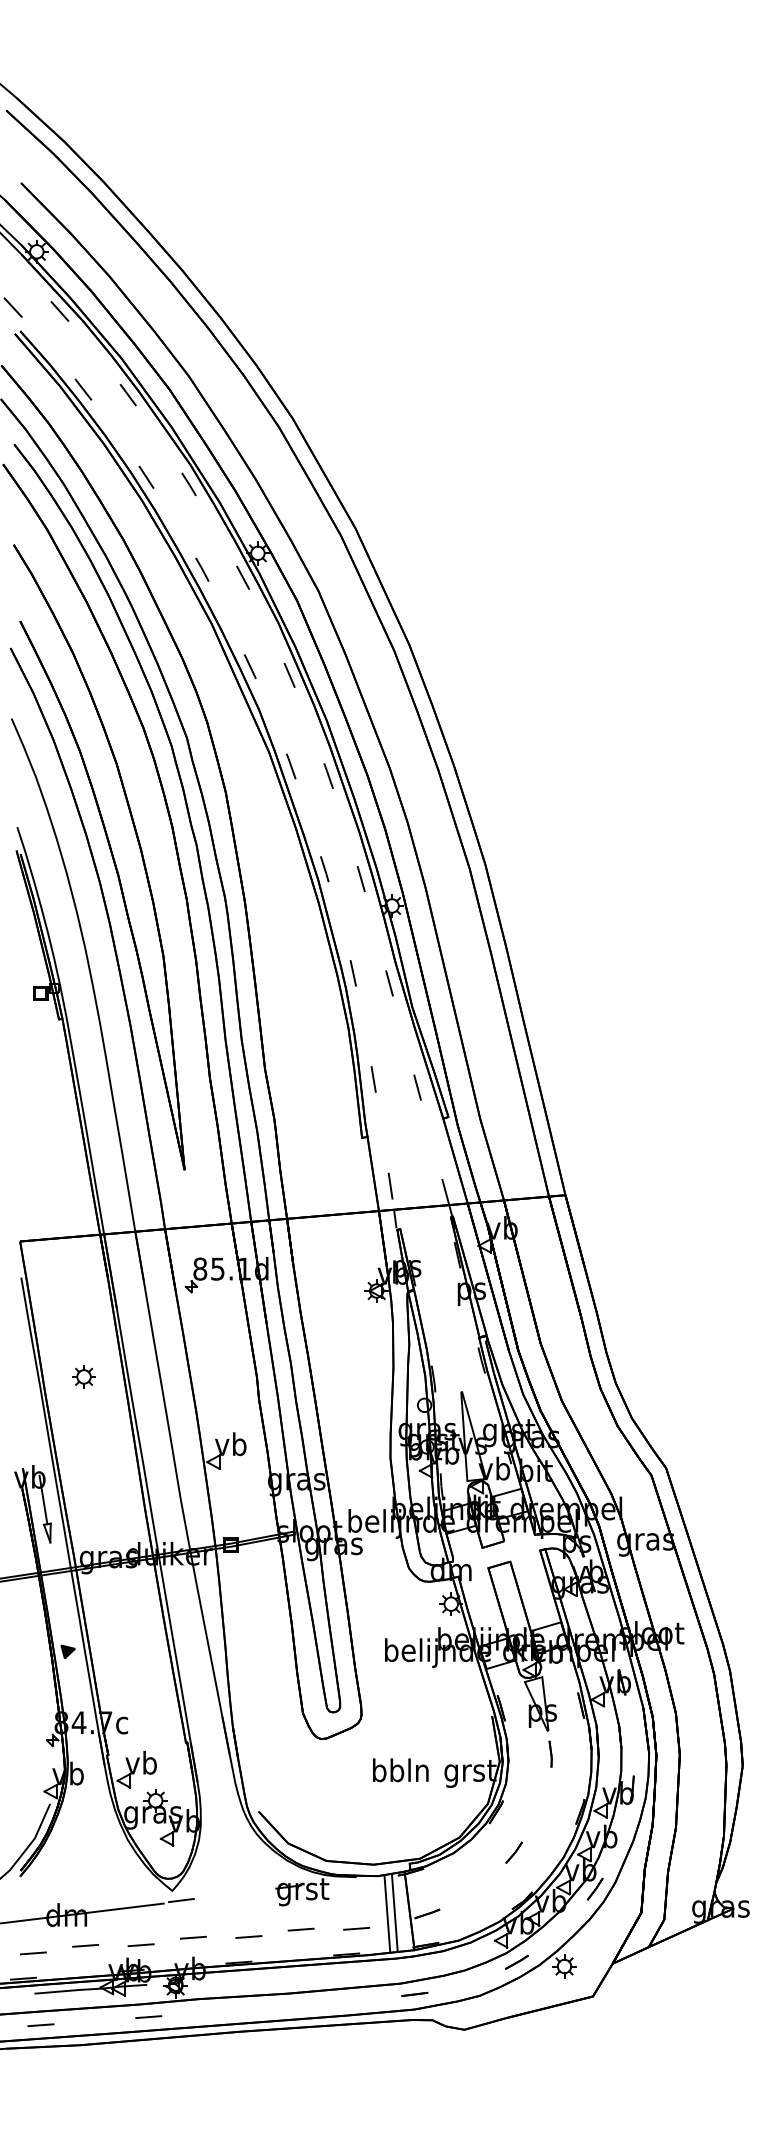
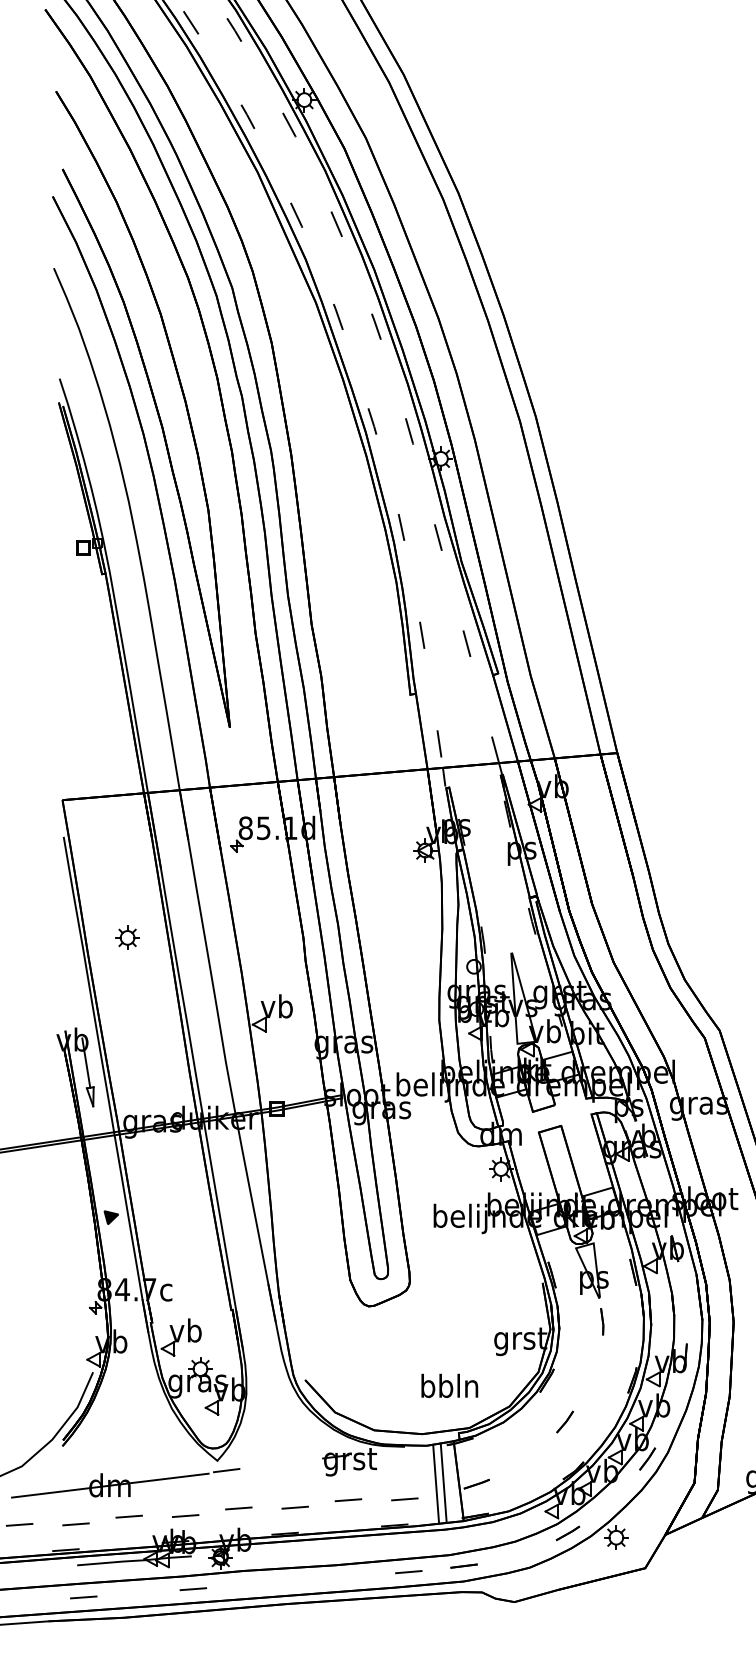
text: (400, 1770) -> (449, 1386), moved
line: (362, 1999) -> (410, 1571), added

